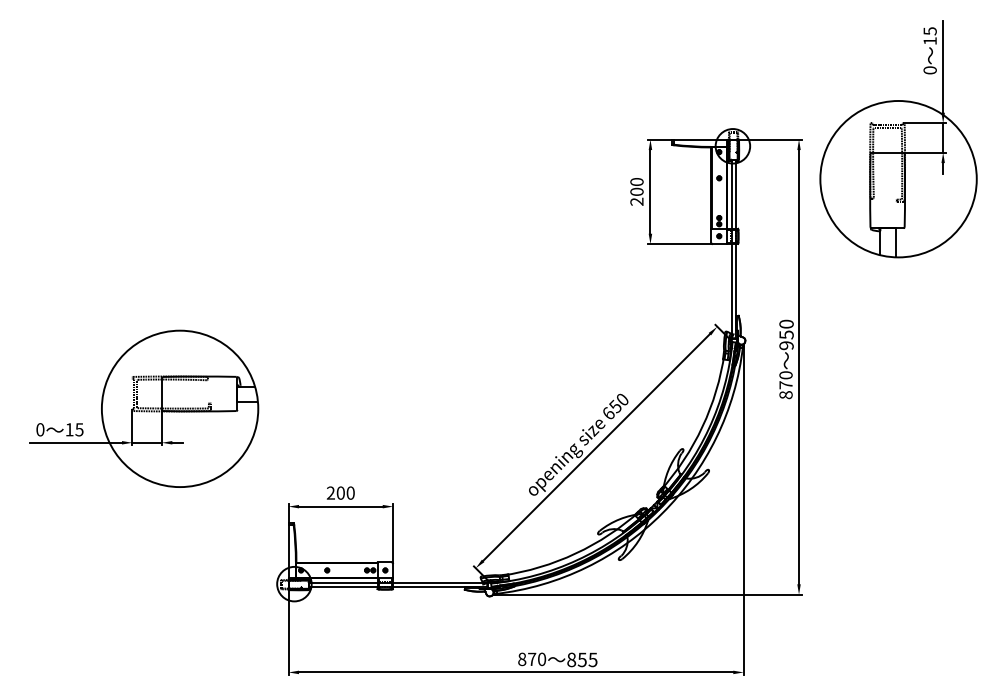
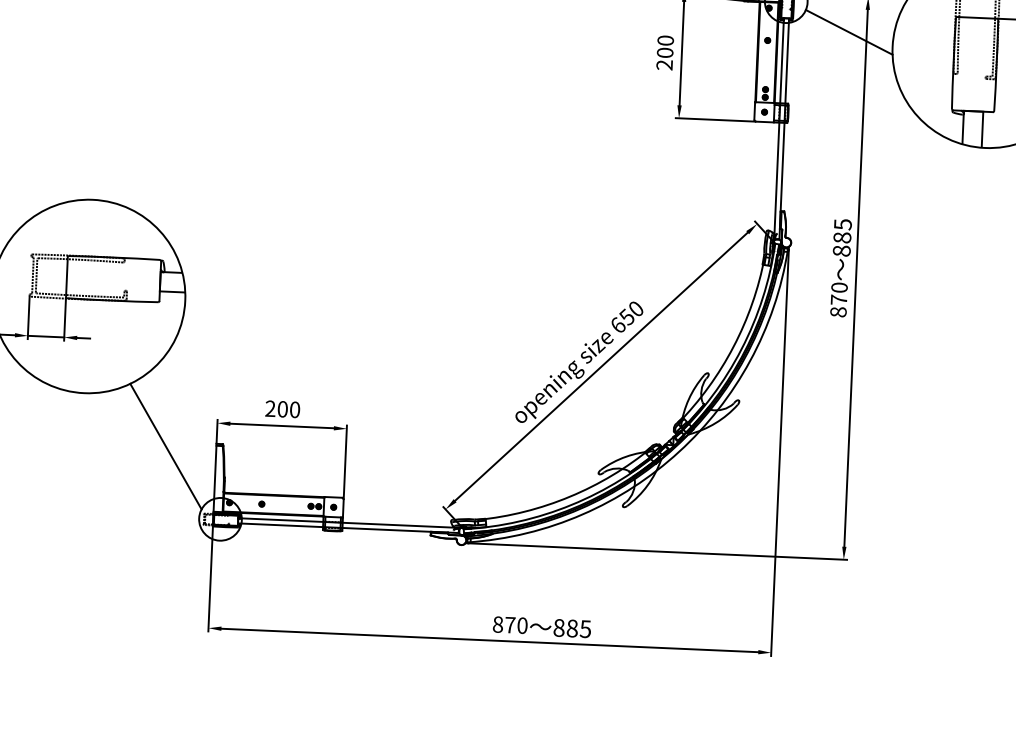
line: (784, 168) -> (848, 31), added
text: (786, 334) -> (842, 237), 950 -> 885
line: (247, 526) -> (165, 445), added
text: (581, 659) -> (571, 627), 855 -> 885

